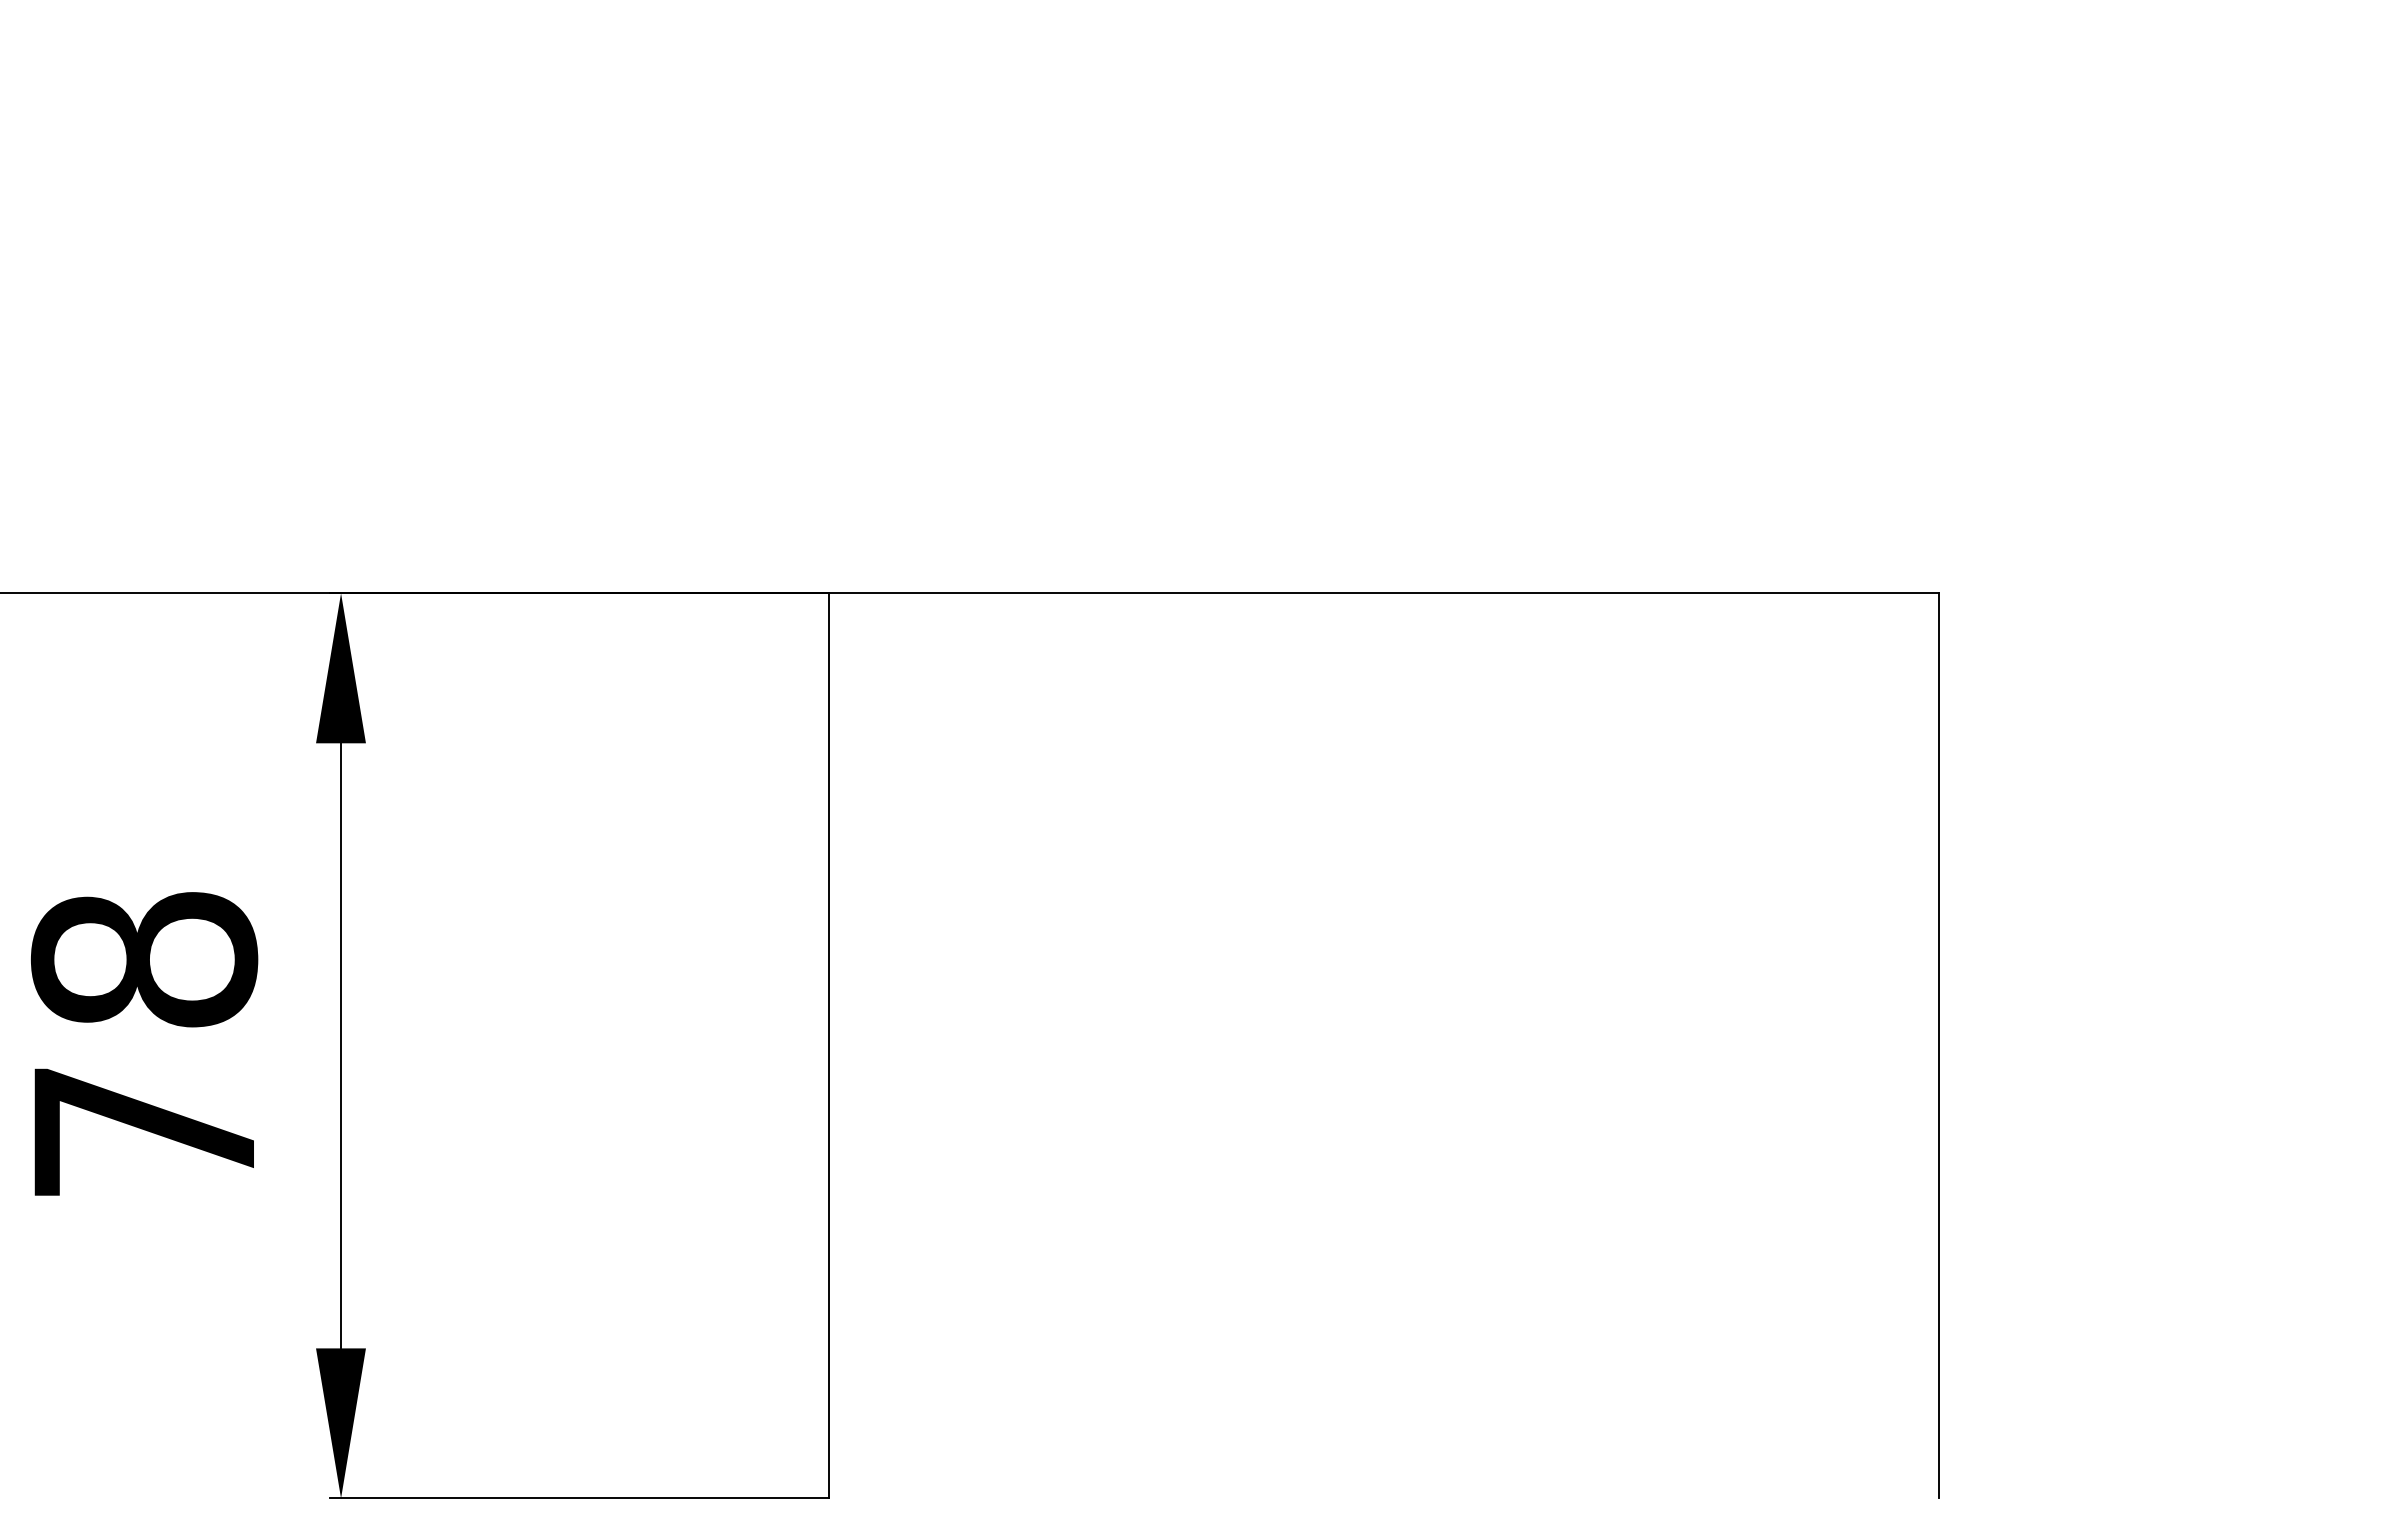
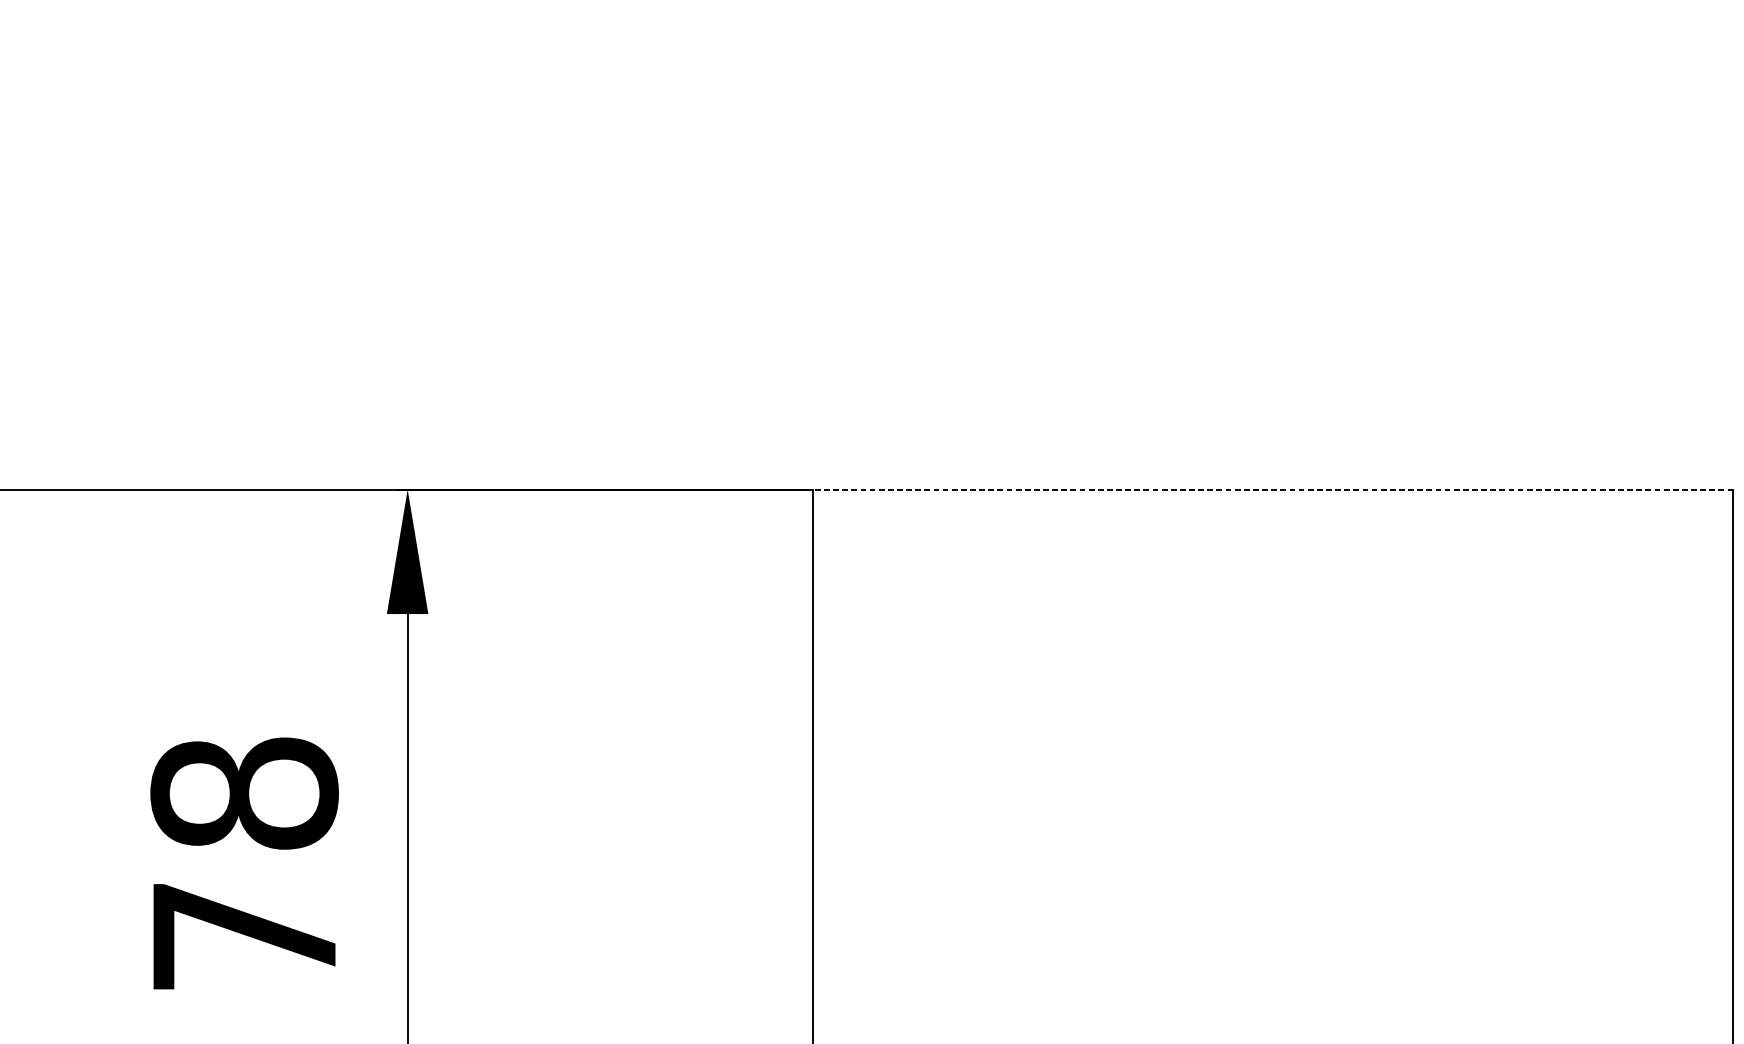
line: (1384, 593) -> (1273, 489), solid -> dashed

